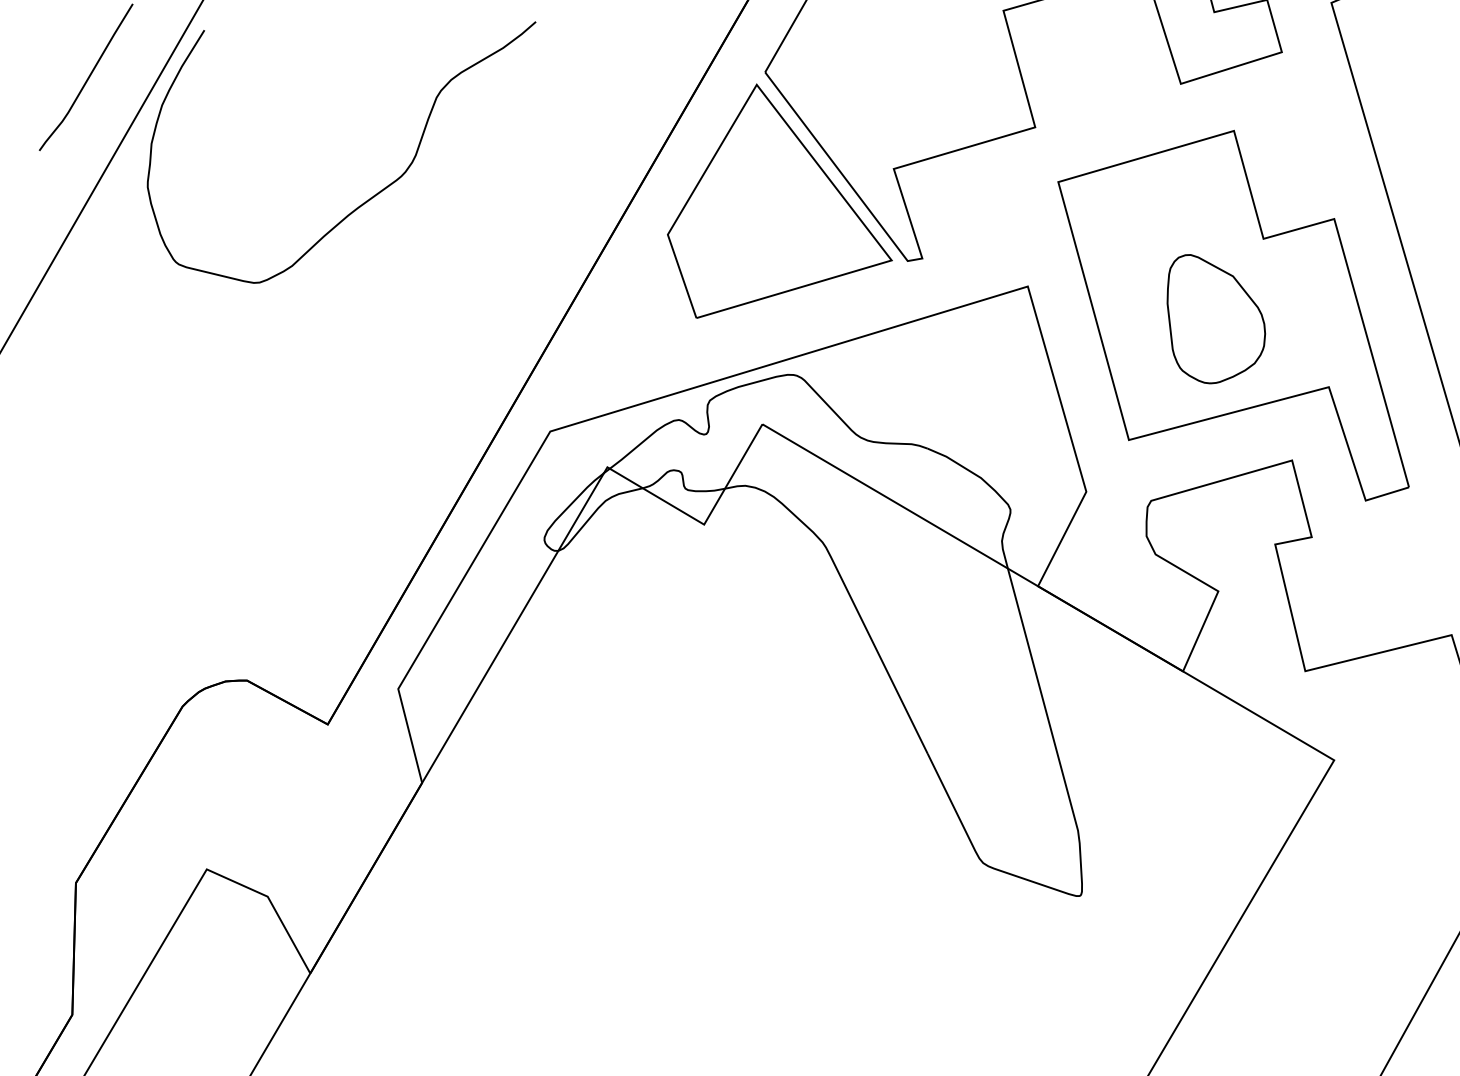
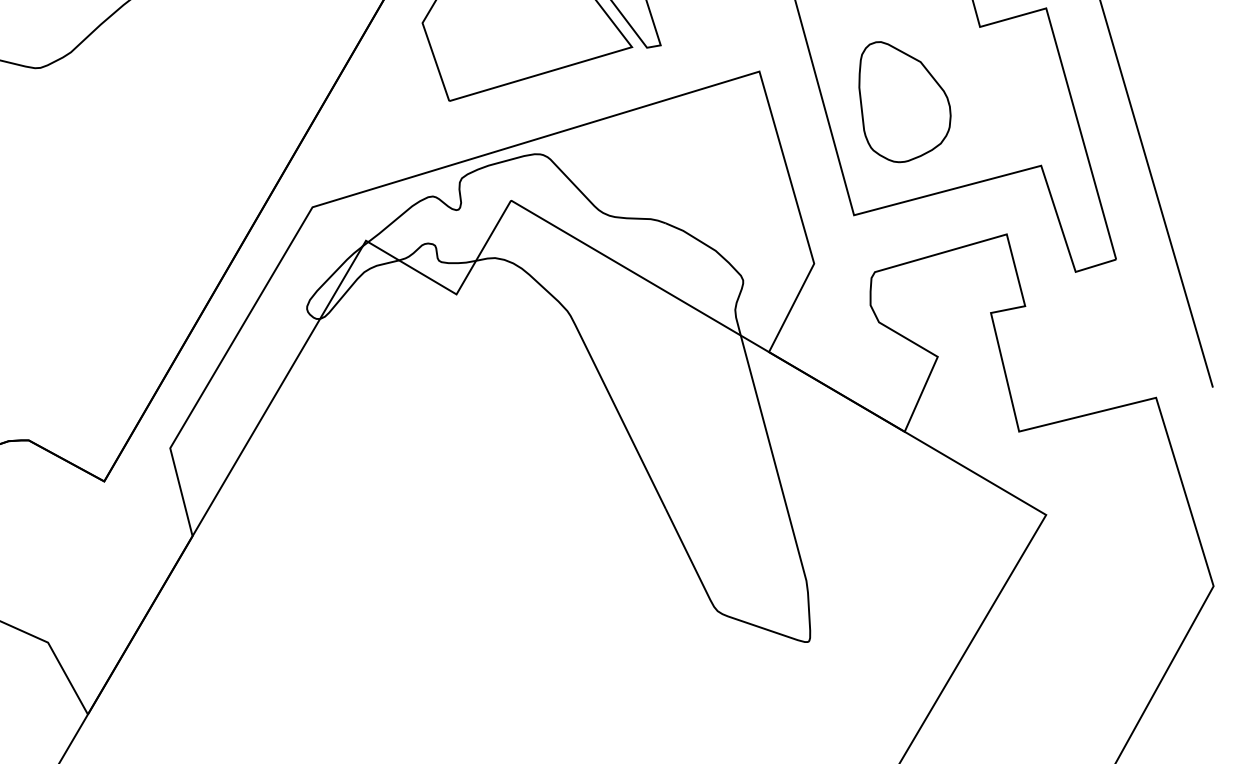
part: (1216, 319) -> (905, 102), moved

